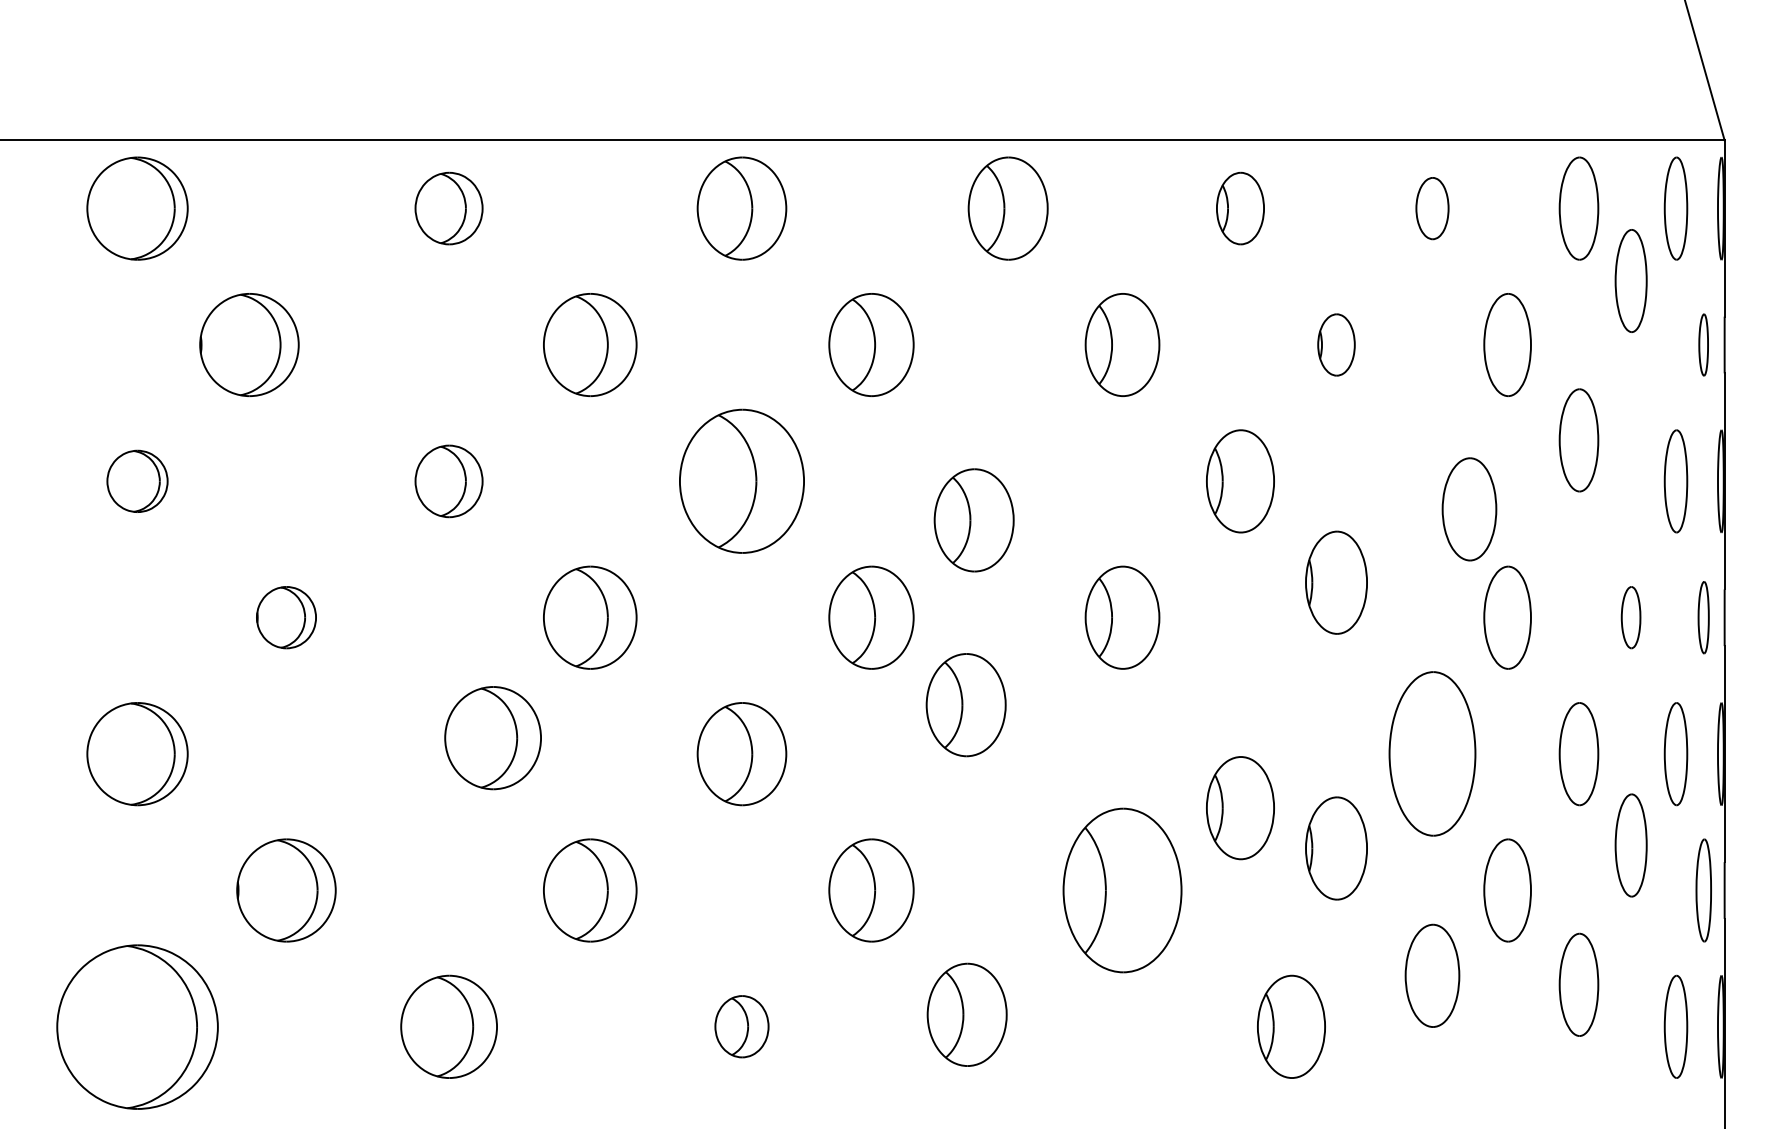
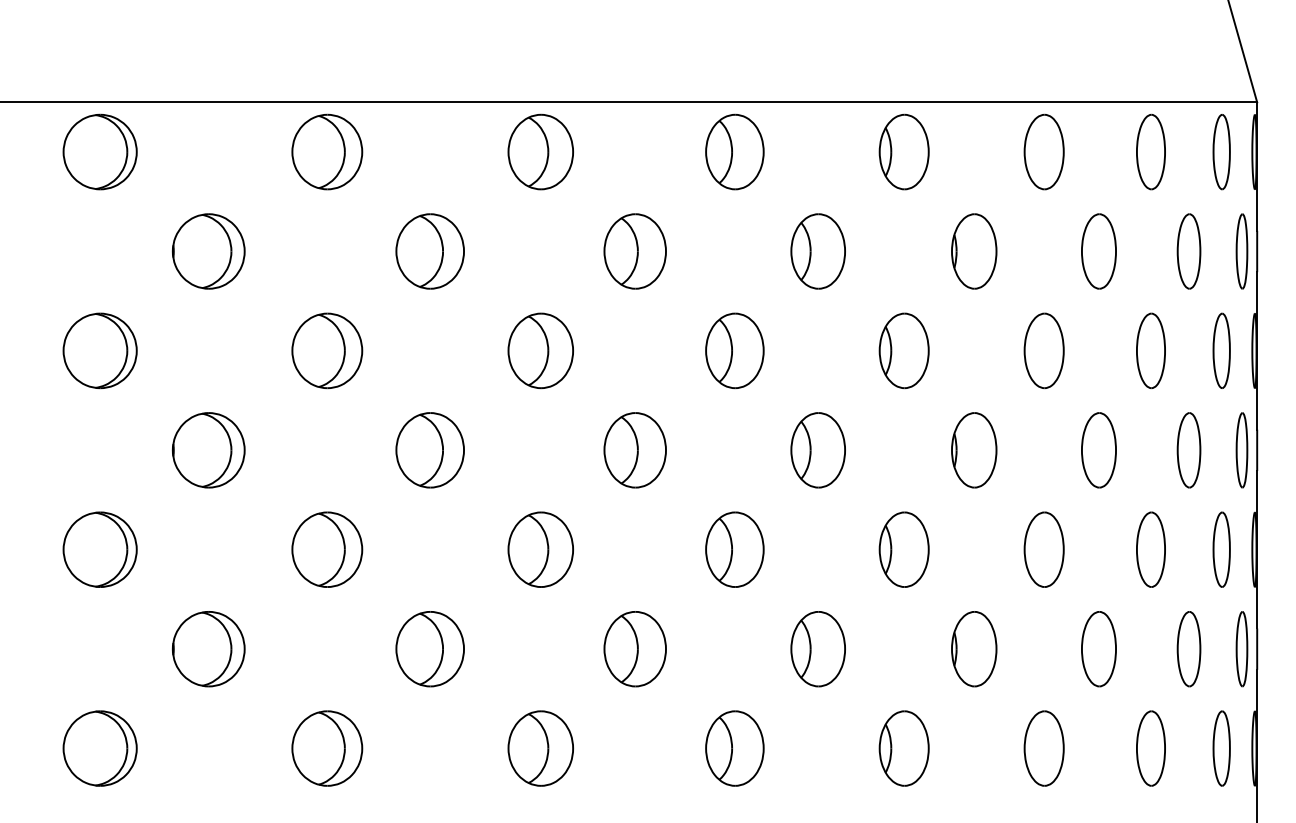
part: (448, 208) -> (326, 151), size x1.43
part: (1240, 208) -> (904, 151), size x1.43
part: (1432, 208) -> (1044, 151), size x1.67
part: (1630, 280) -> (1188, 251), moved
part: (249, 344) -> (208, 251), moved
part: (1336, 344) -> (974, 251), size x1.67
part: (1703, 344) -> (1241, 251), size x1.67
part: (1578, 440) -> (1150, 350), moved
part: (137, 481) -> (100, 350), size x1.67
part: (448, 481) -> (326, 350), size x1.43
part: (741, 481) -> (540, 350), size x0.71
part: (1469, 509) -> (1044, 350), moved
part: (973, 520) -> (734, 350), moved
part: (1336, 582) -> (974, 450), moved
part: (286, 617) -> (208, 450), size x1.67
part: (1630, 617) -> (1188, 450), size x1.67
part: (1703, 617) -> (1241, 450), size x1.43
part: (965, 705) -> (734, 550), moved
part: (492, 738) -> (326, 550), moved
part: (1432, 754) -> (1044, 550), size x0.62
part: (1240, 808) -> (904, 550), moved
part: (1630, 845) -> (1188, 649), moved
part: (1336, 848) -> (974, 649), moved
part: (1122, 890) -> (818, 649), size x0.62
part: (1432, 975) -> (1044, 748), moved
part: (1578, 984) -> (1150, 748), moved
part: (966, 1014) -> (734, 748), moved
part: (137, 1026) -> (100, 748), size x0.62
part: (741, 1026) -> (540, 748), size x1.67
part: (1291, 1026) -> (904, 748), moved

